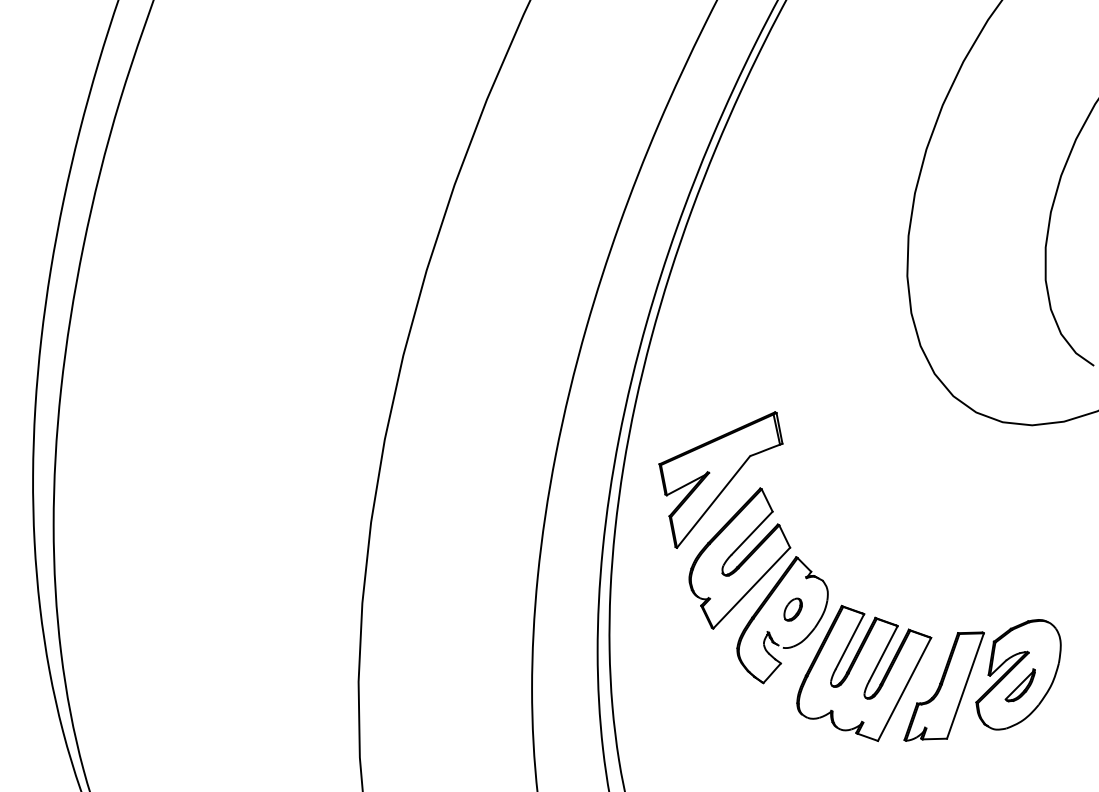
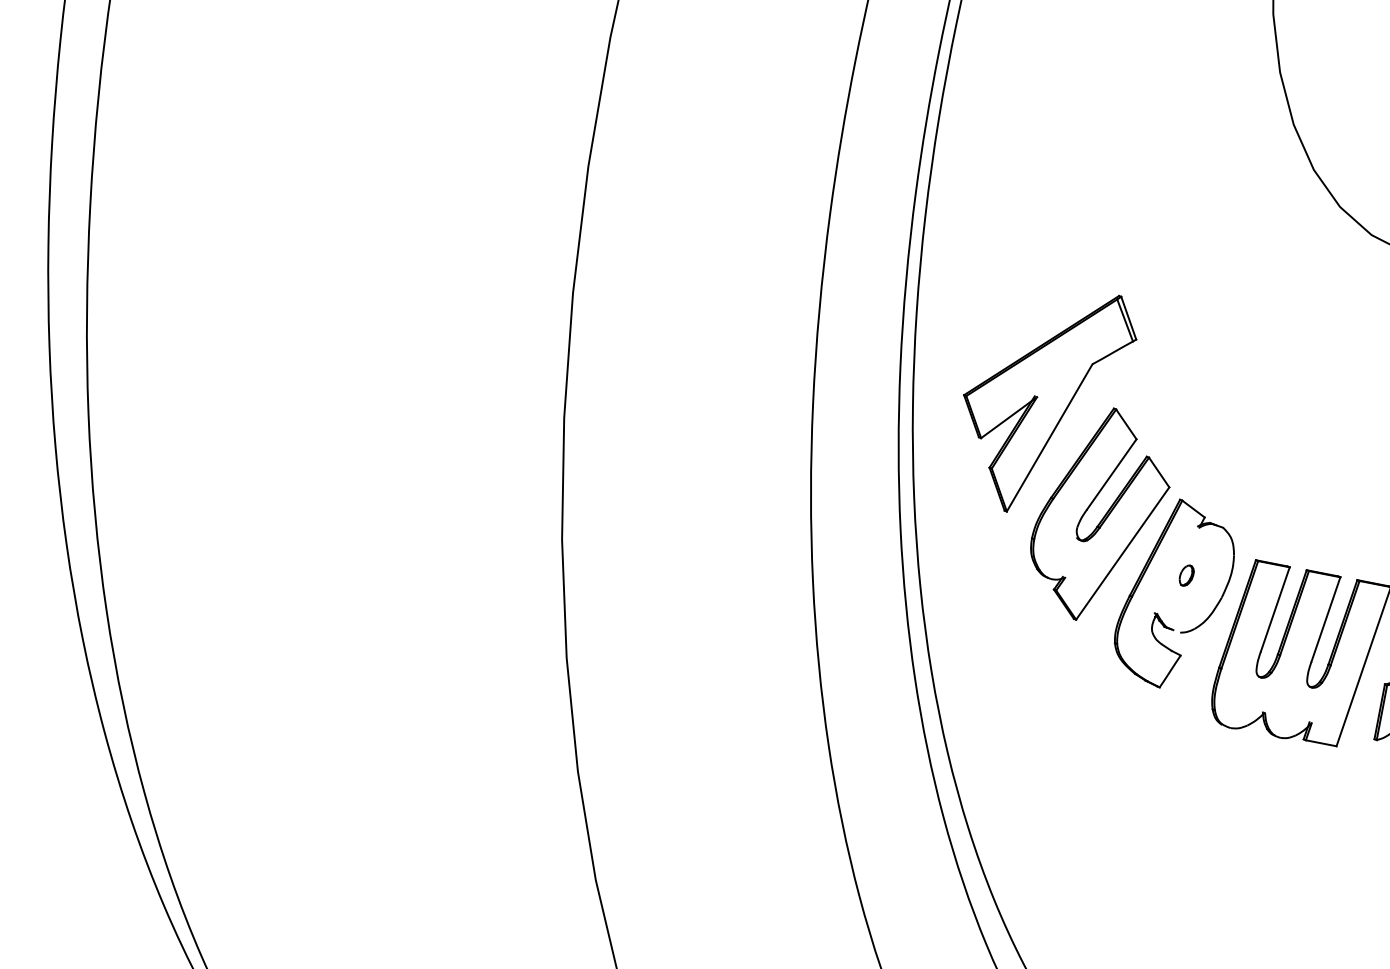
part: (792, 609) -> (1185, 575), size x0.6

